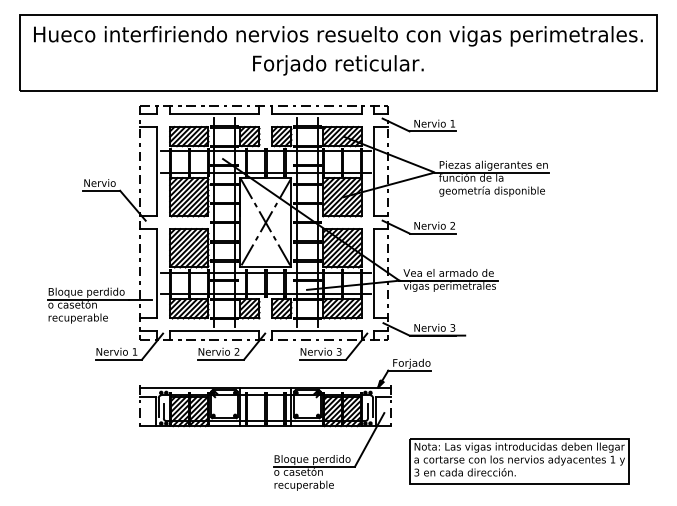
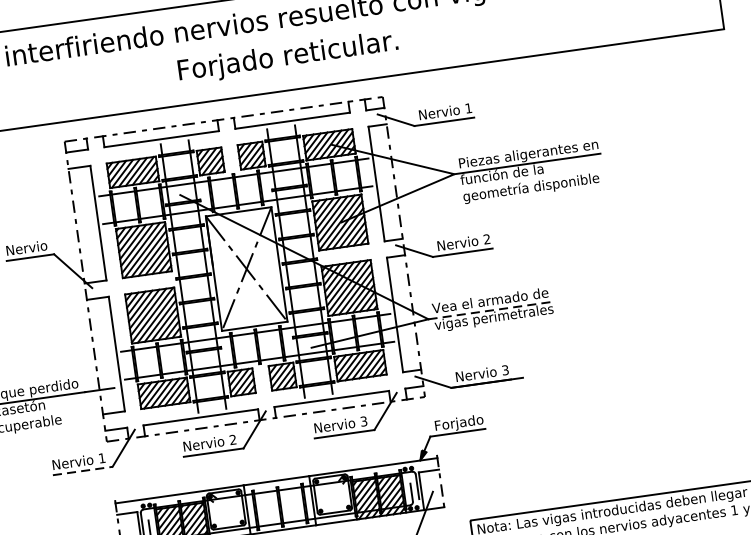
text: (338, 65) -> (288, 57), moved
line: (449, 280) -> (492, 310), solid -> dashed
line: (119, 359) -> (83, 470), solid -> dashed

